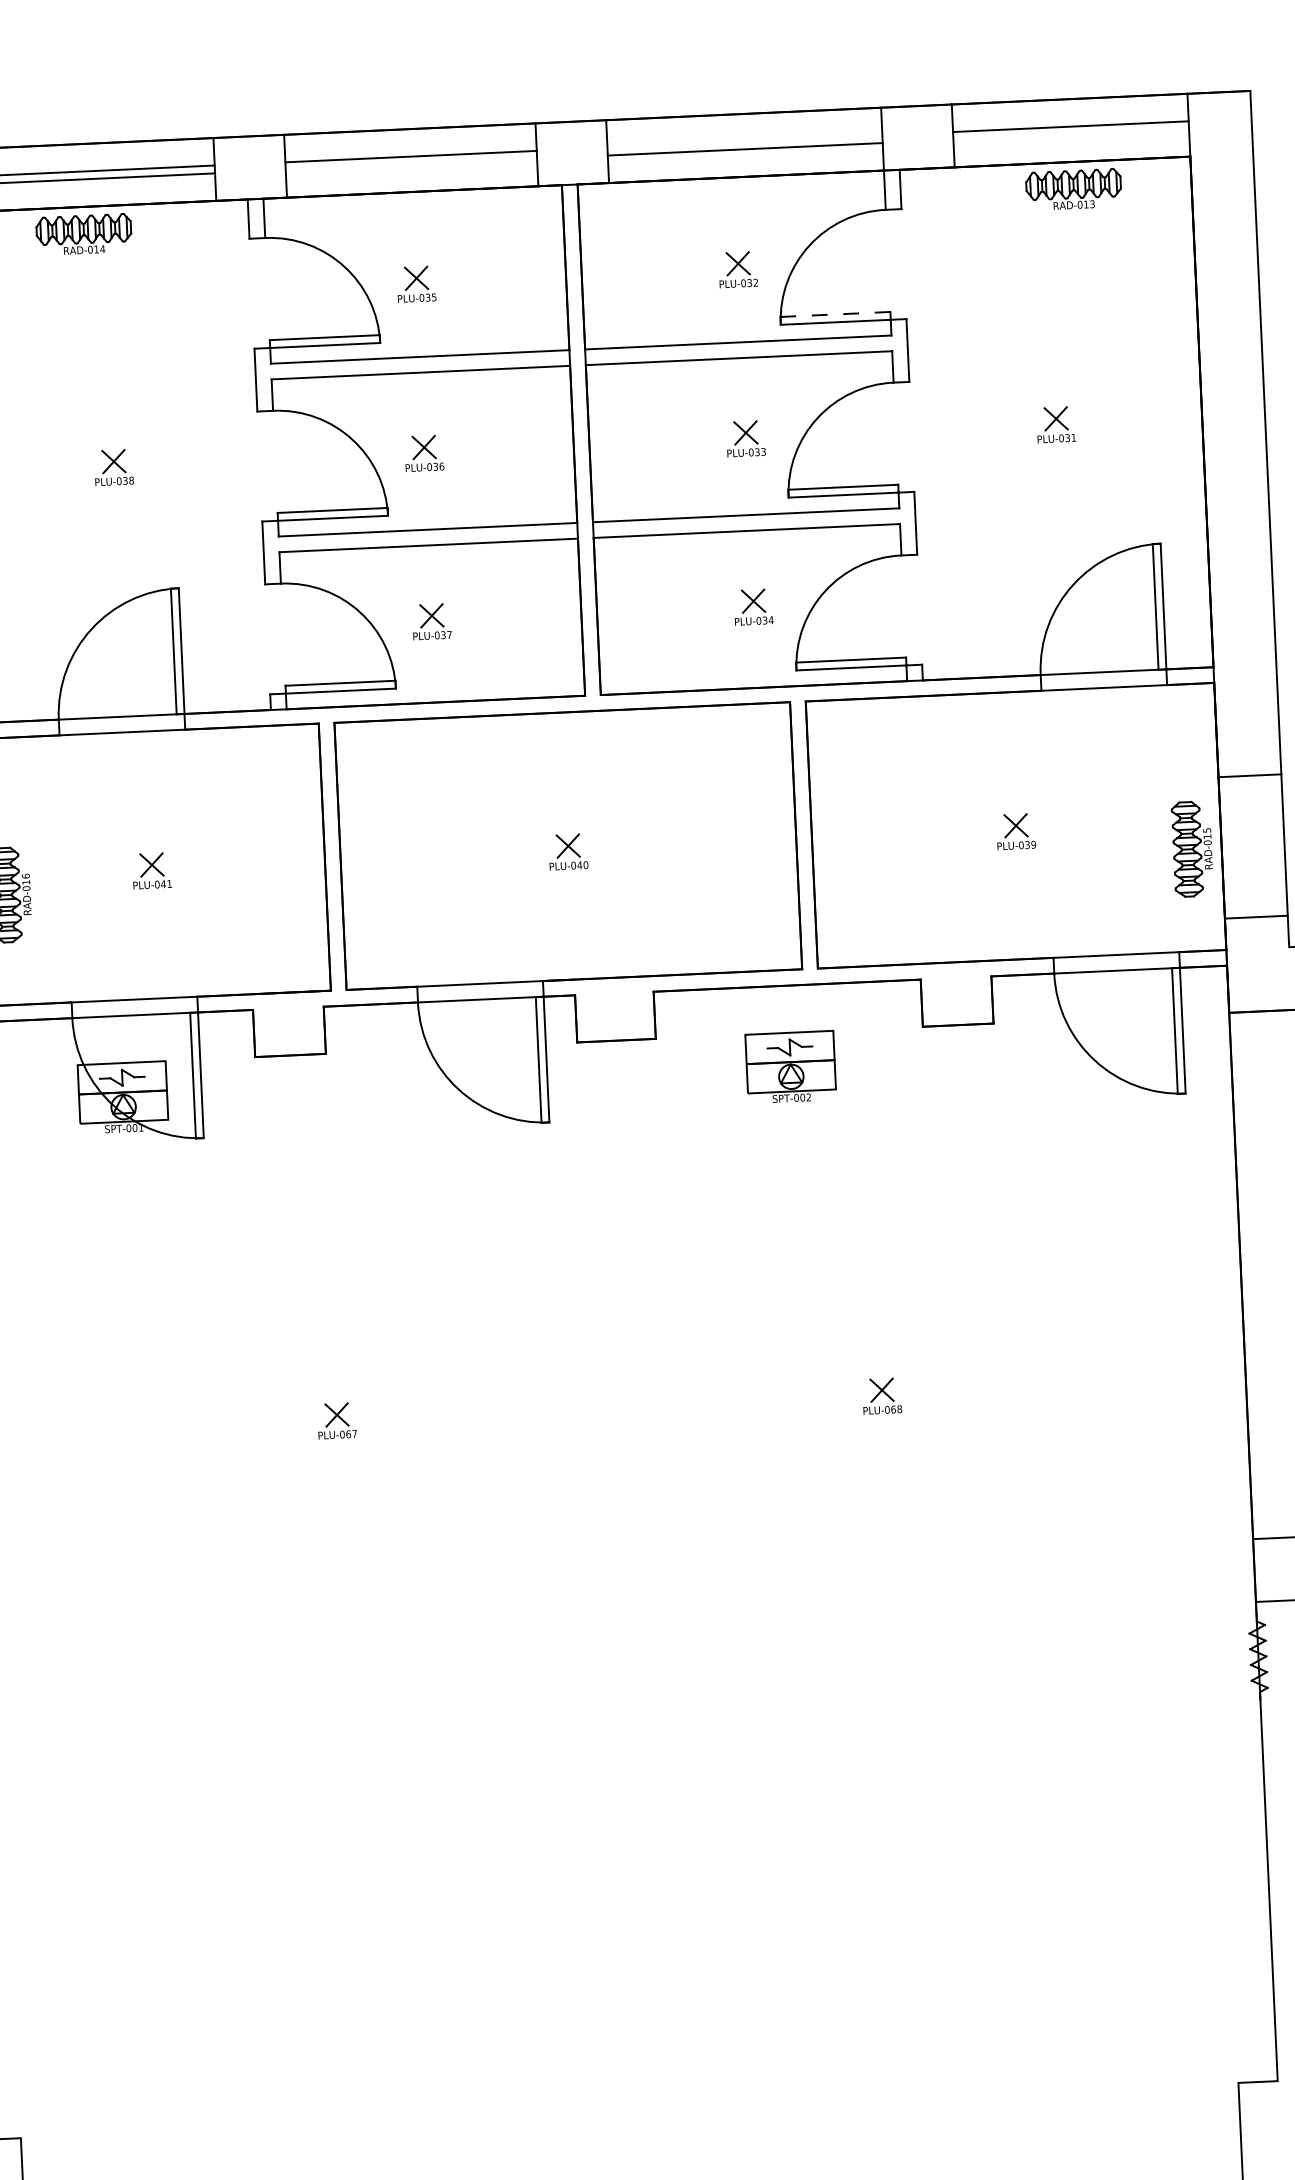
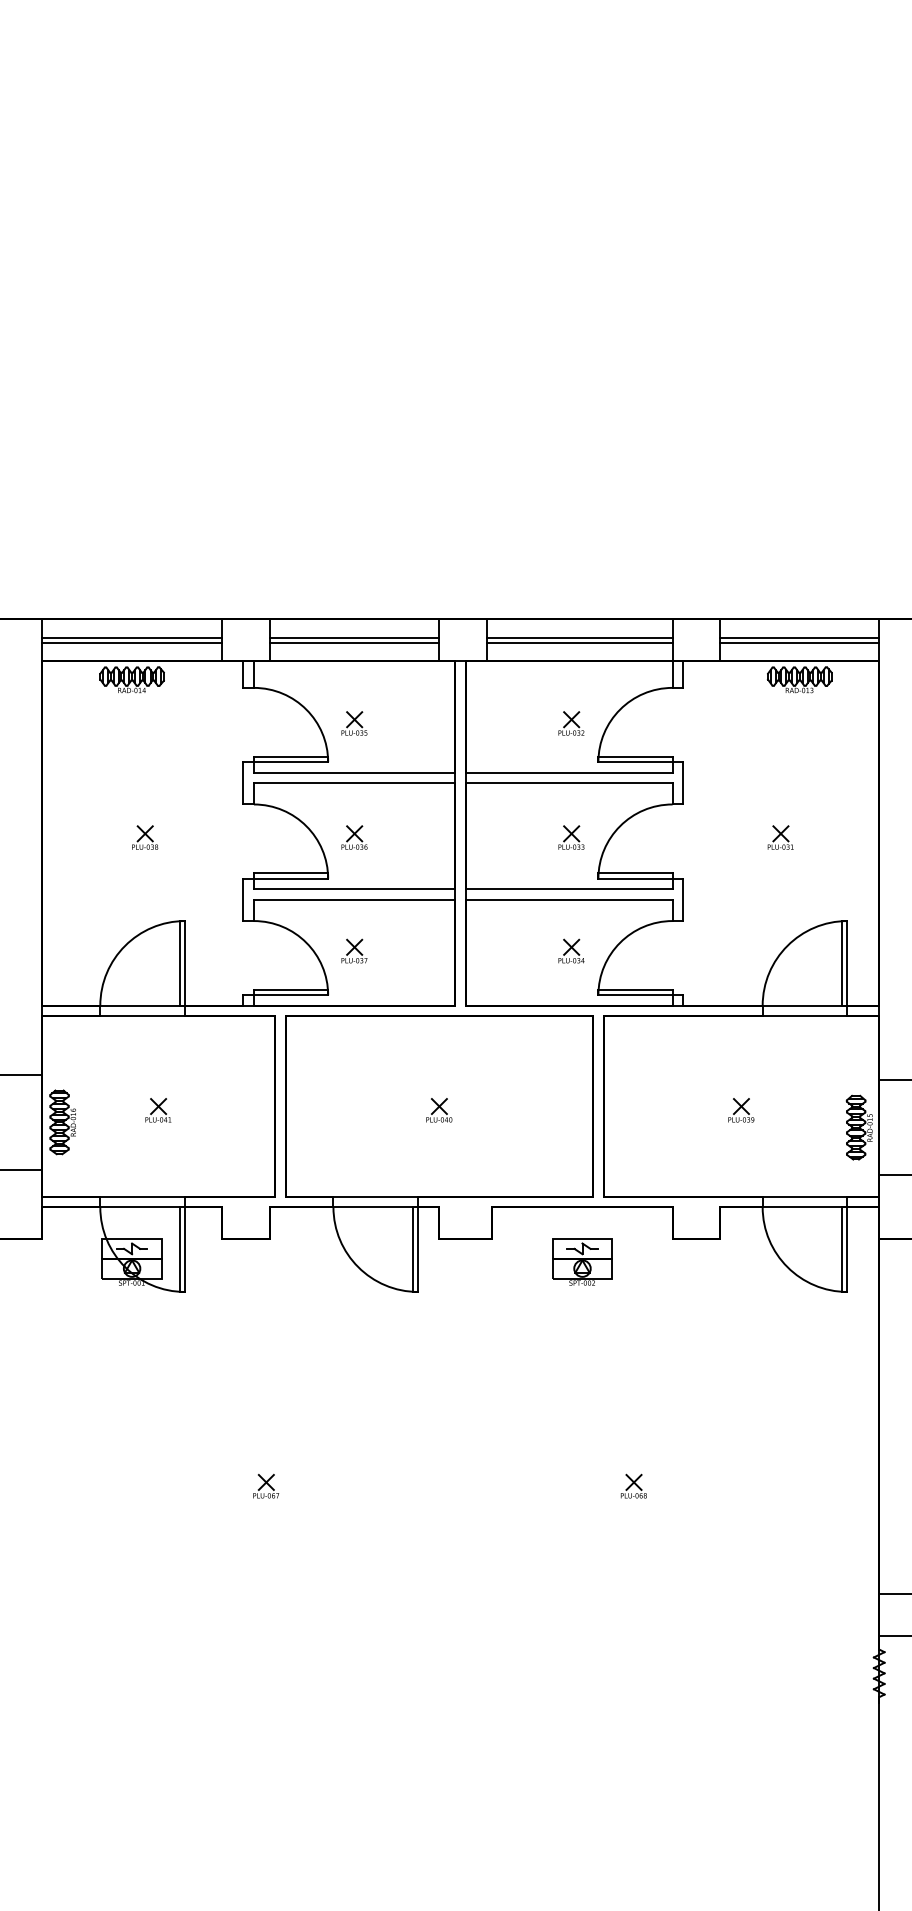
line: (1070, 134) -> (799, 642), added
line: (744, 141) -> (579, 637), added
line: (411, 163) -> (354, 642), added
line: (835, 314) -> (635, 756), dashed -> solid

